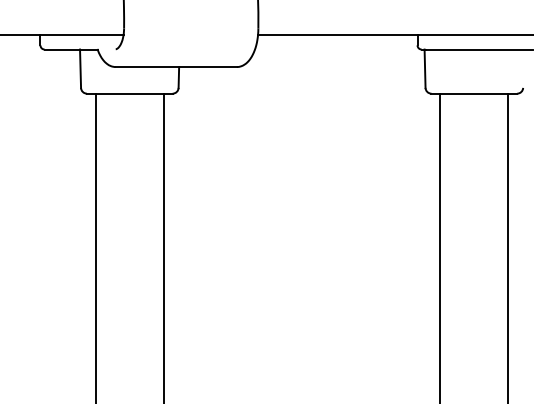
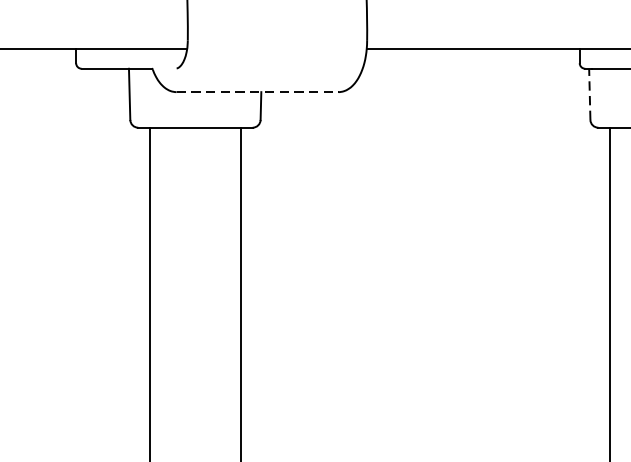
line: (176, 67) -> (257, 92), solid -> dashed
line: (425, 68) -> (590, 94), solid -> dashed

